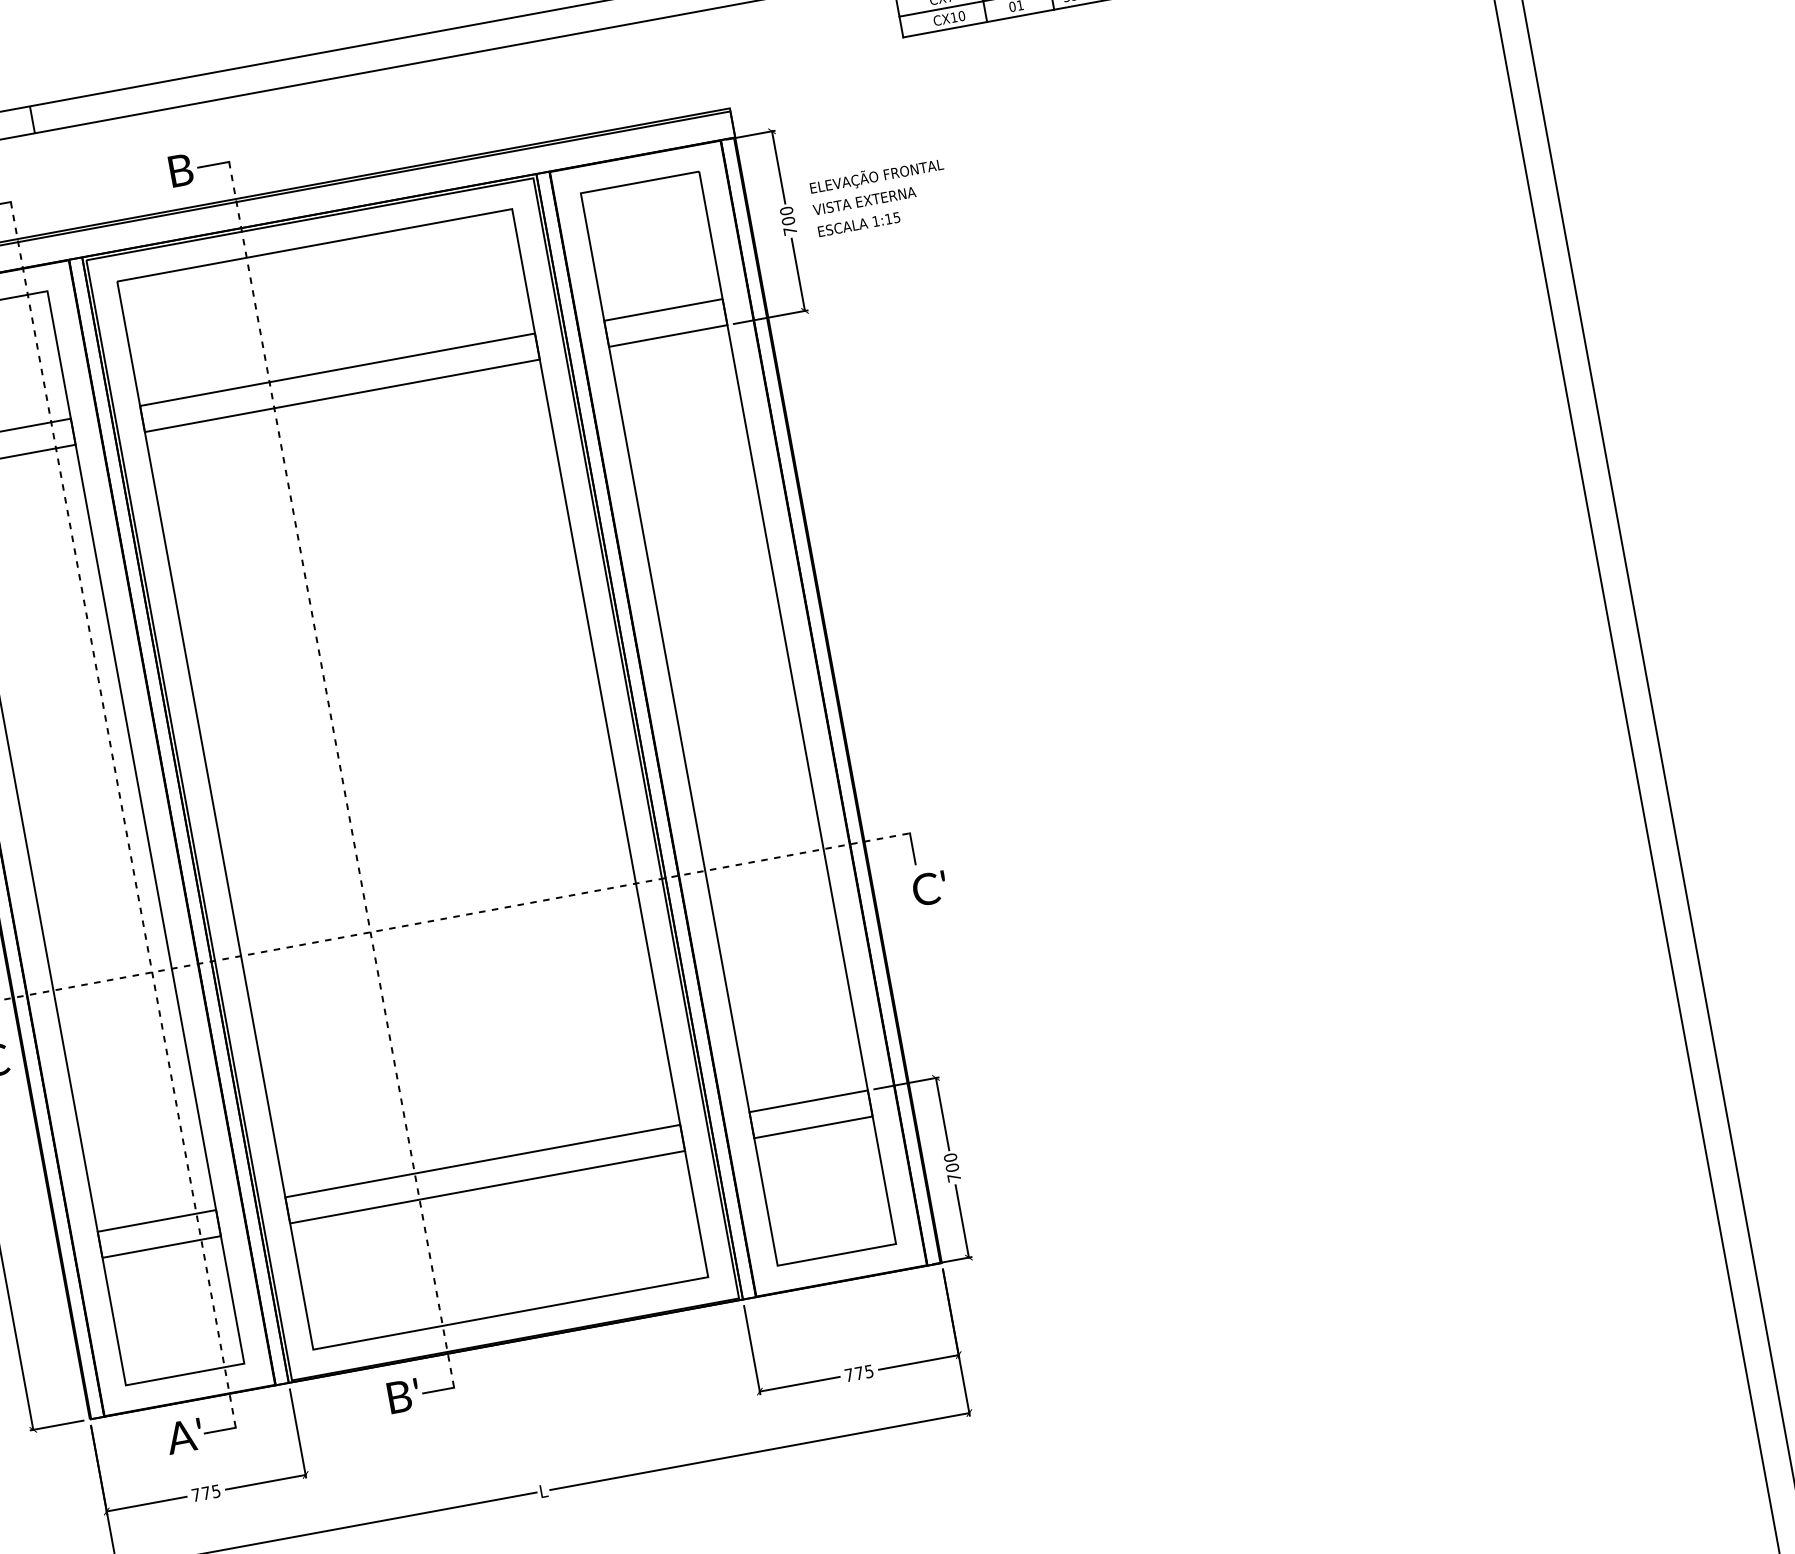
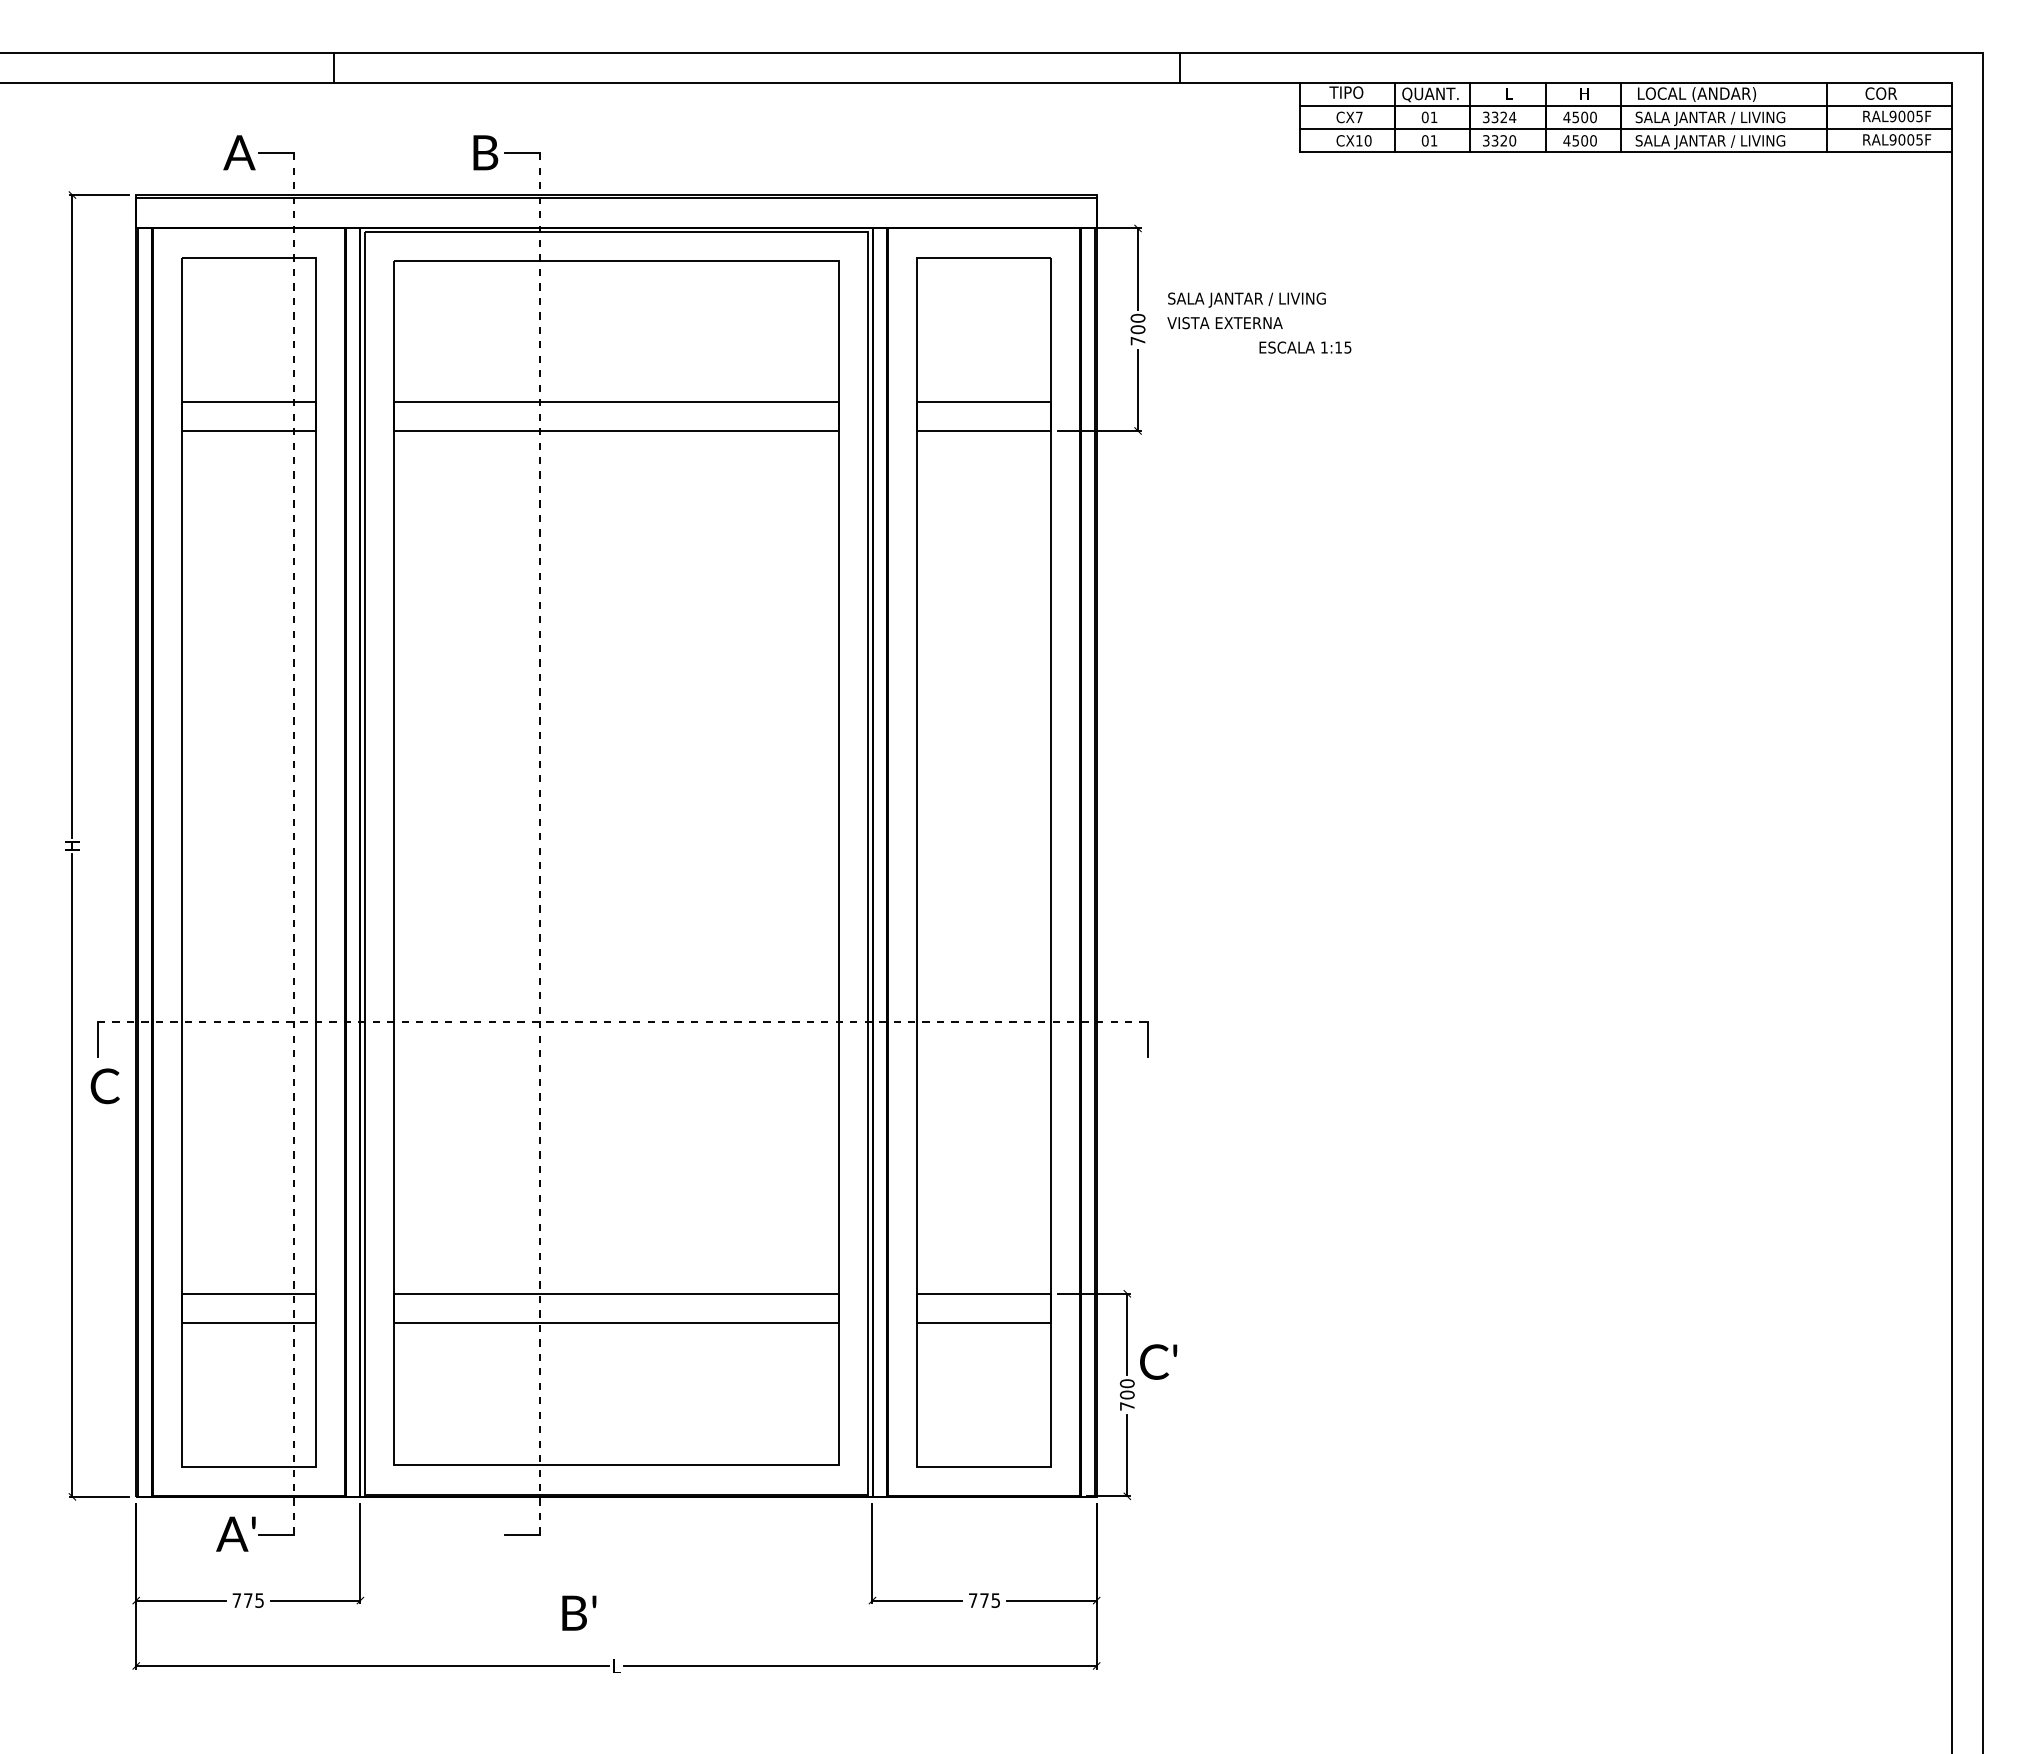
text: (879, 175) -> (1246, 298), ELEVAÇÃO FRONTAL -> SALA JANTAR / LIVING
text: (859, 224) -> (1305, 347), moved
text: (929, 888) -> (1158, 1361), moved
text: (403, 1395) -> (579, 1612), moved

